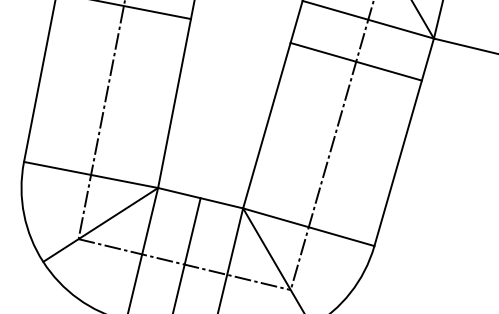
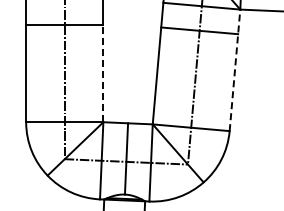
line: (174, 103) -> (103, 73), solid -> dashed
line: (403, 142) -> (234, 70), solid -> dashed

